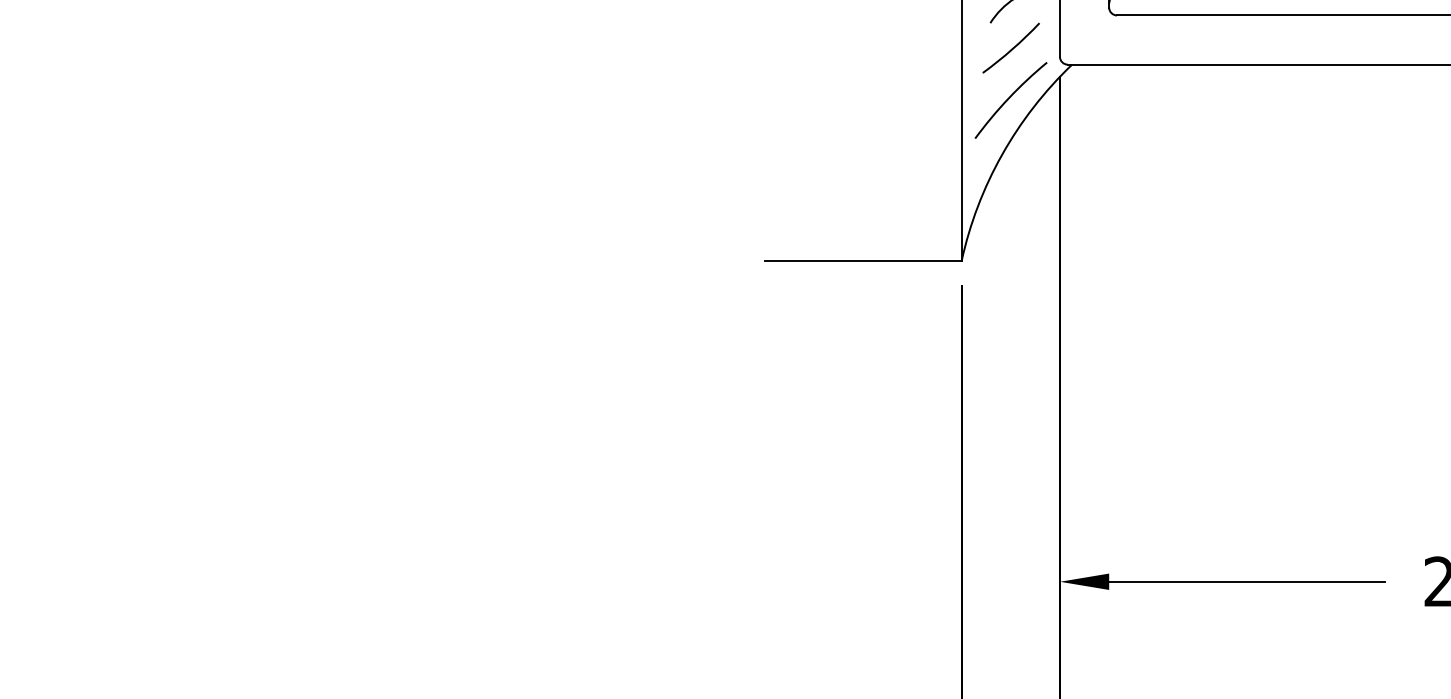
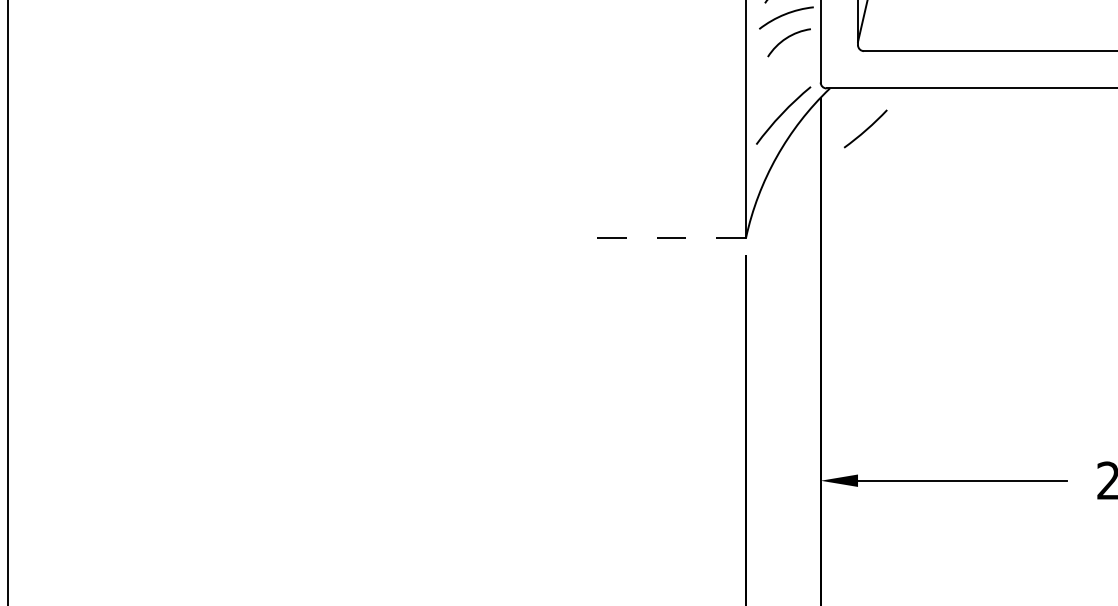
arc: (1012, 47) -> (866, 128), moved
line: (863, 261) -> (671, 237), solid -> dashed

